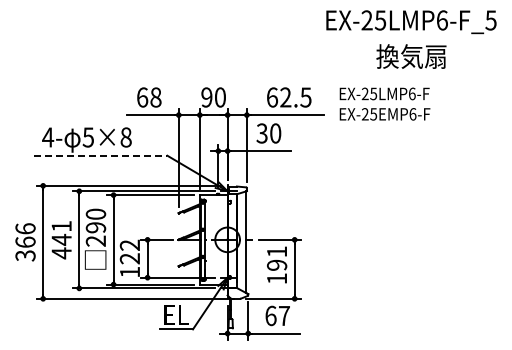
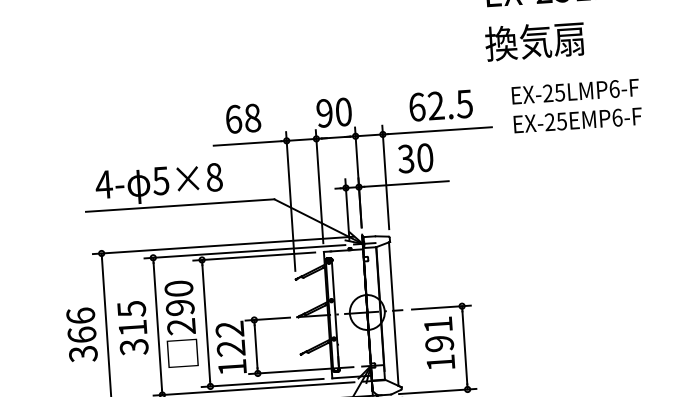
text: (411, 56) -> (535, 41), moved
line: (100, 155) -> (179, 205), dashed -> solid
text: (61, 240) -> (132, 329), 441 -> 315

